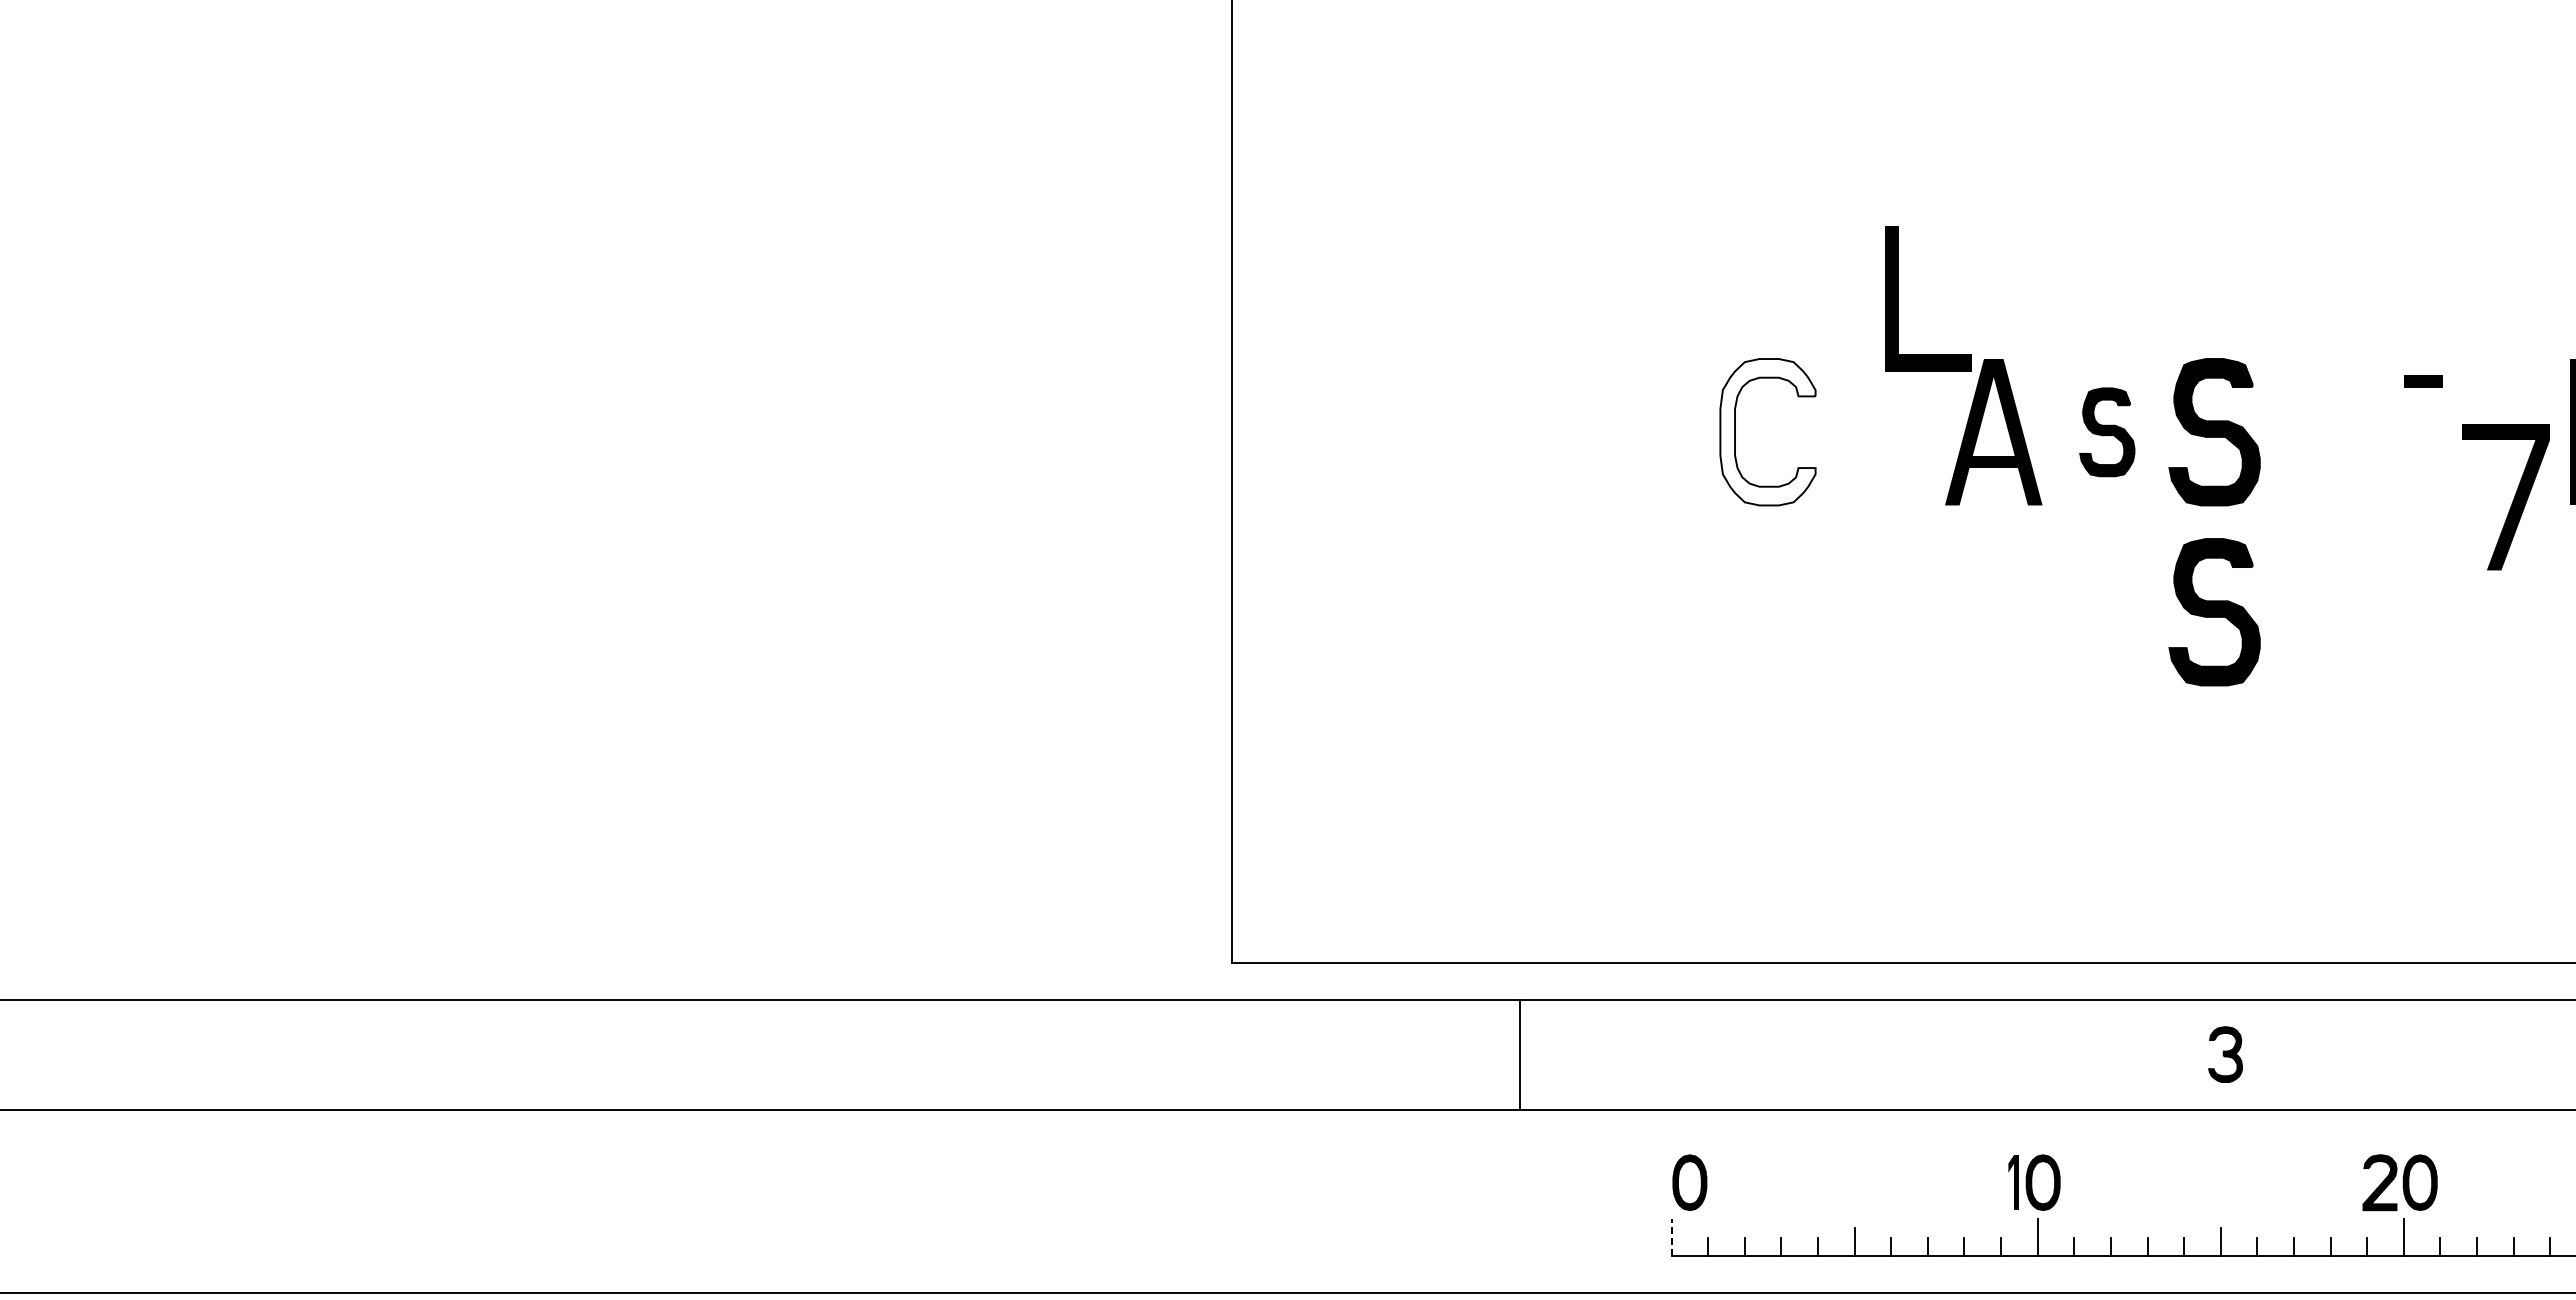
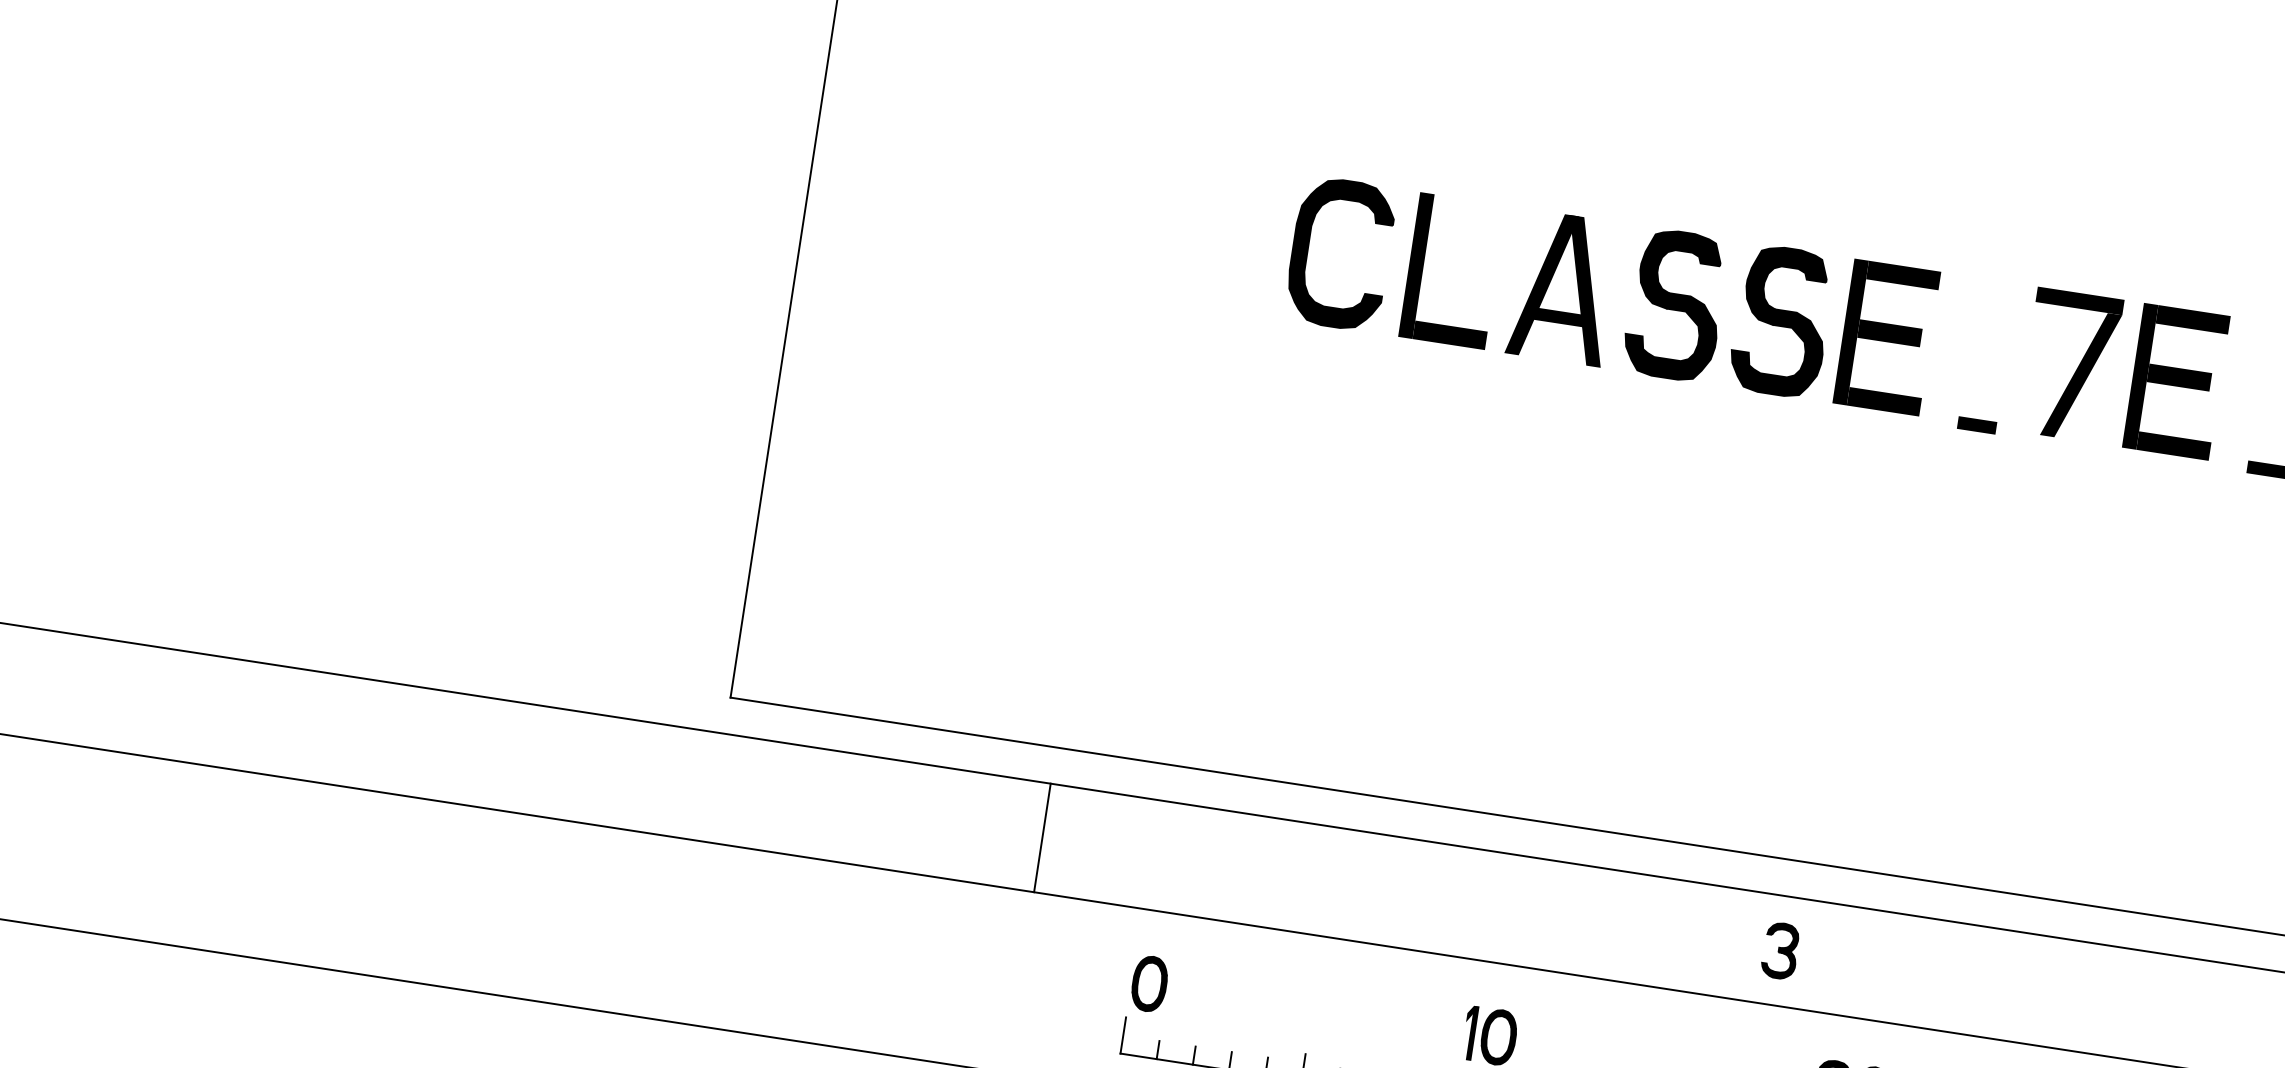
part: (1898, 298) -> (1423, 265), moved
line: (2423, 381) -> (1977, 425), moved
part: (2320, 431) -> (1886, 336), added
fill: (1767, 432) -> (1339, 254), added
part: (2107, 432) -> (1675, 305), size x1.67
part: (2513, 498) -> (2077, 367), moved
part: (2214, 612) -> (1754, 499), removed
line: (1519, 1054) -> (1042, 837), moved
part: (2225, 1054) -> (1780, 950), moved
line: (1671, 1237) -> (1123, 1035), dashed -> solid

